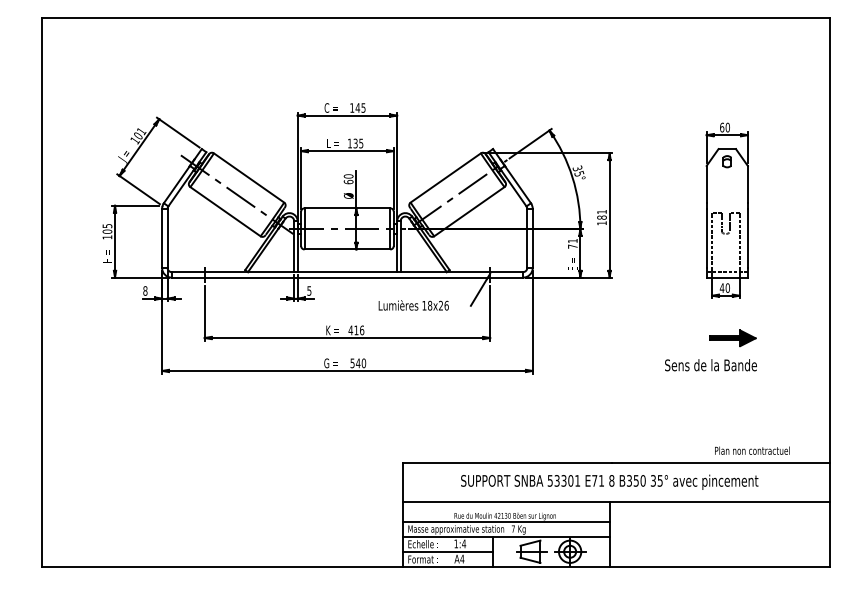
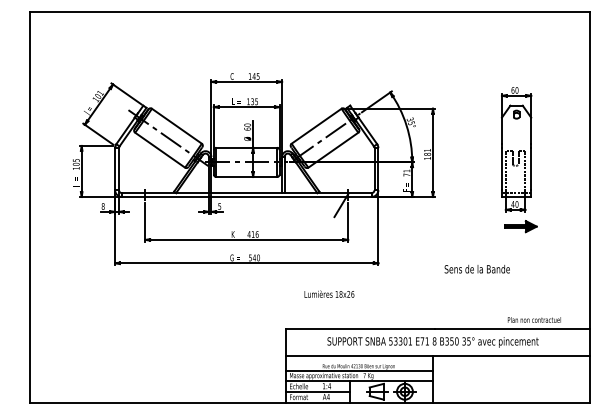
text: (413, 305) -> (329, 294), moved
part: (732, 338) -> (520, 226), moved
text: (710, 365) -> (476, 269), moved

